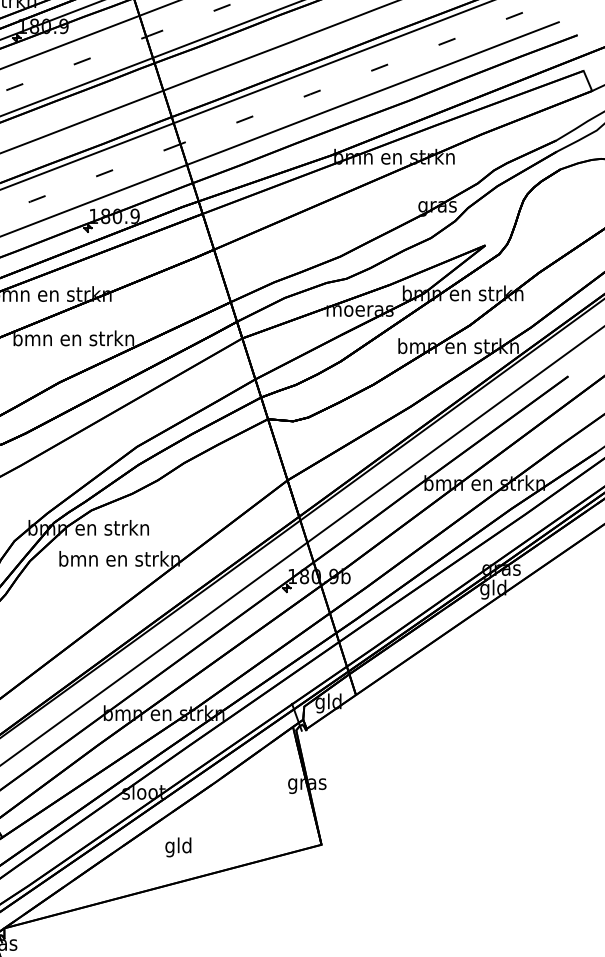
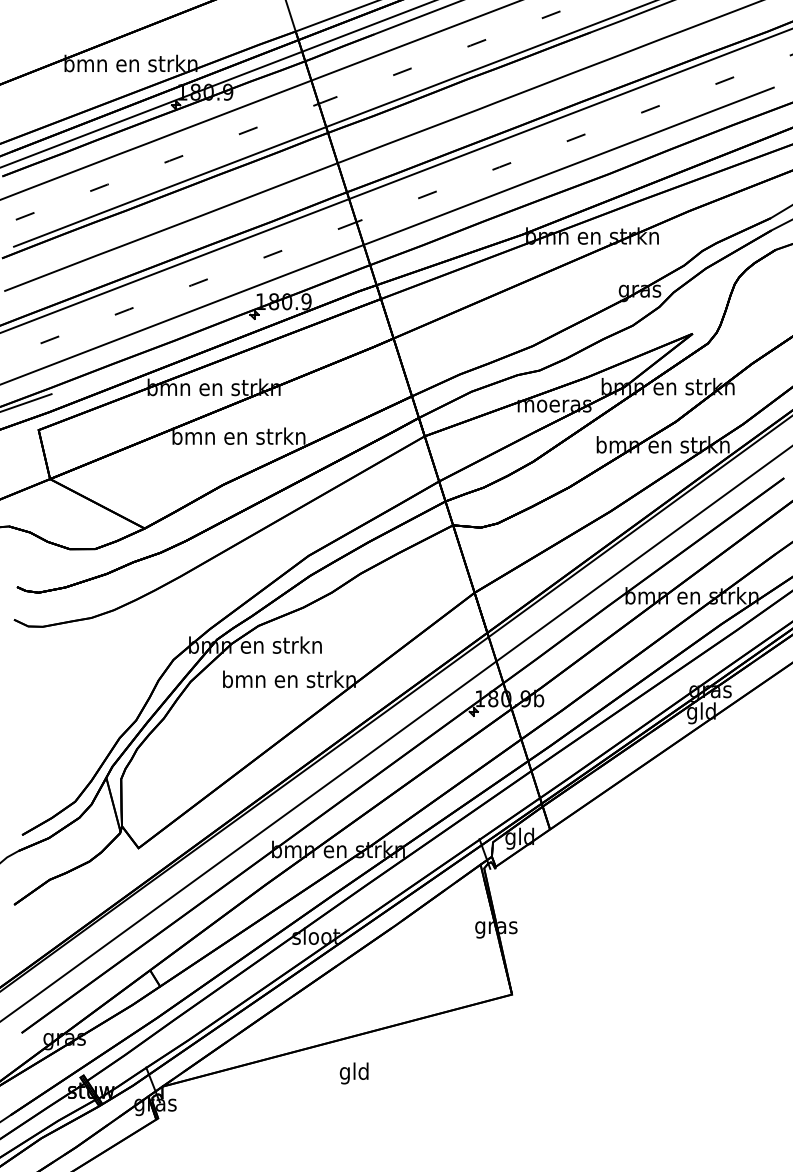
text: (177, 847) -> (353, 1073), moved

